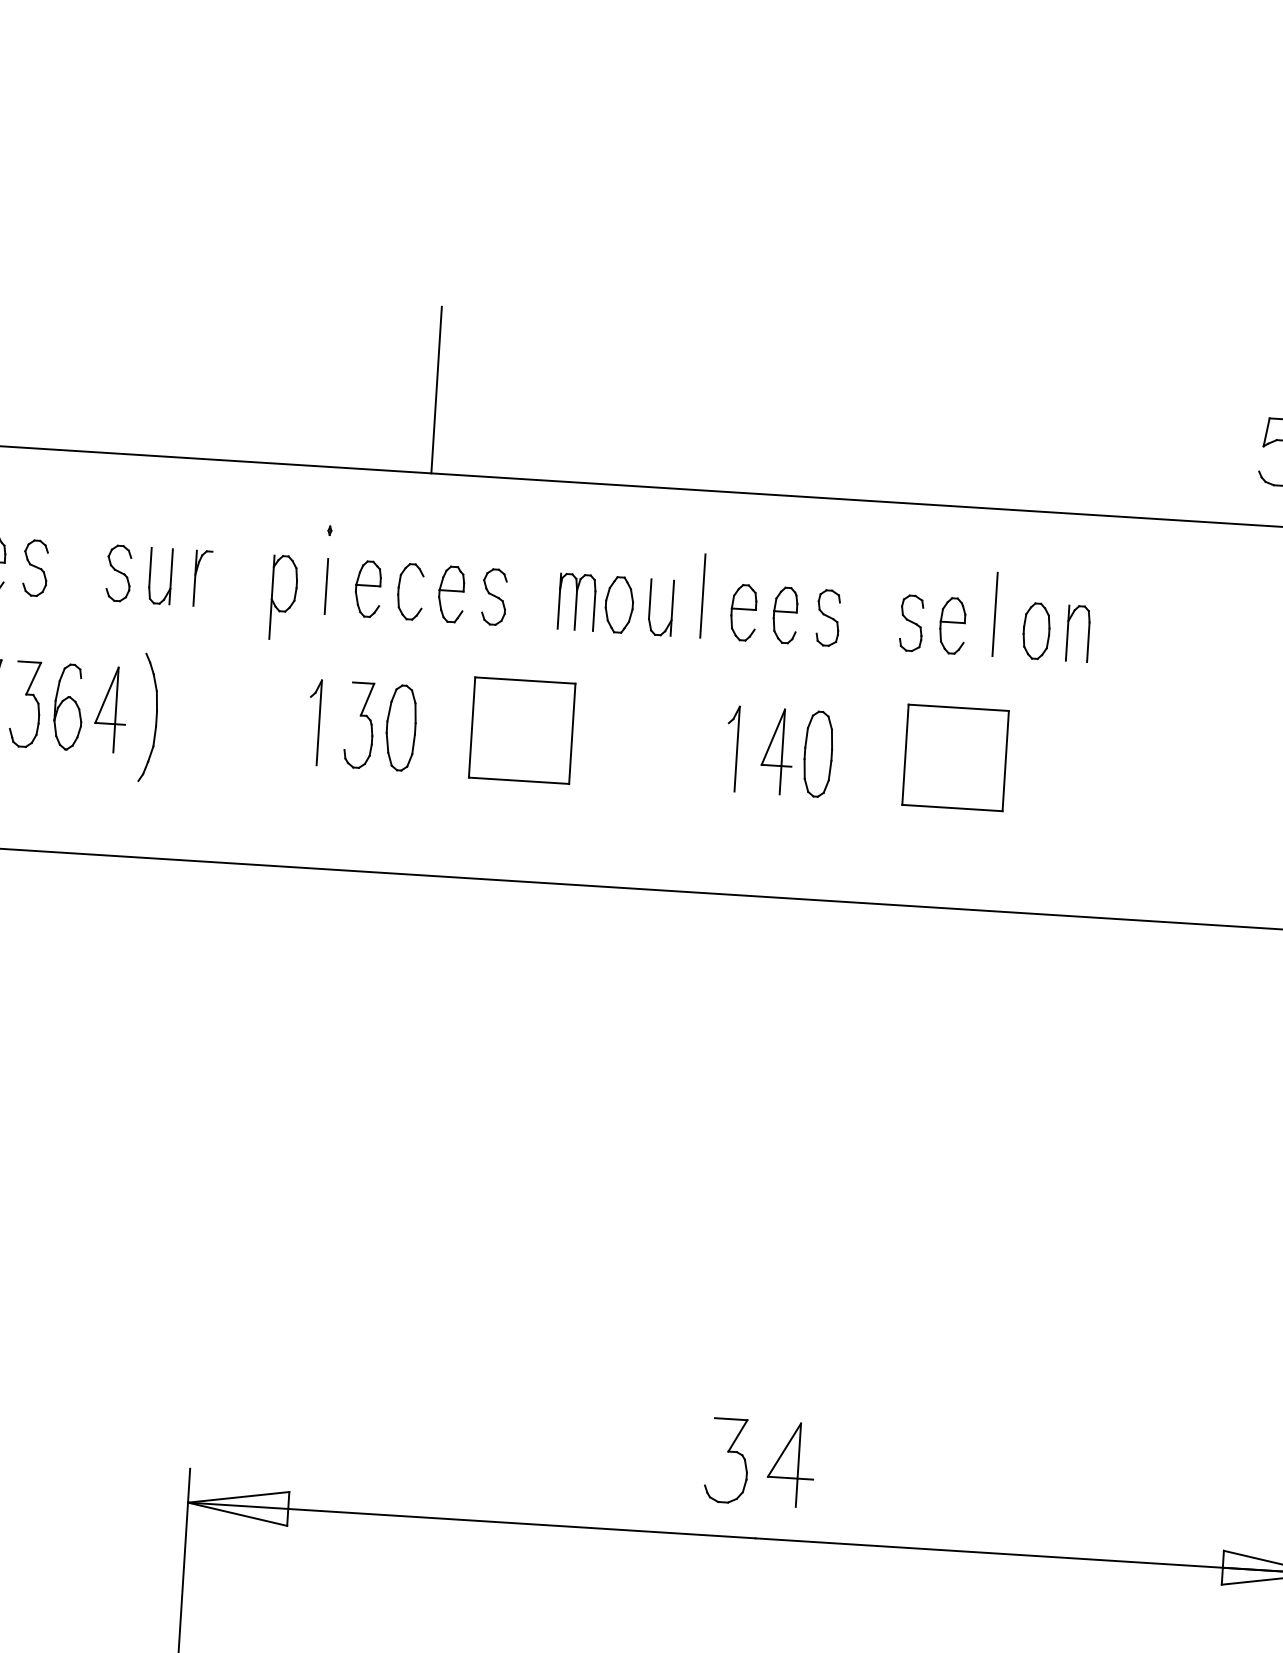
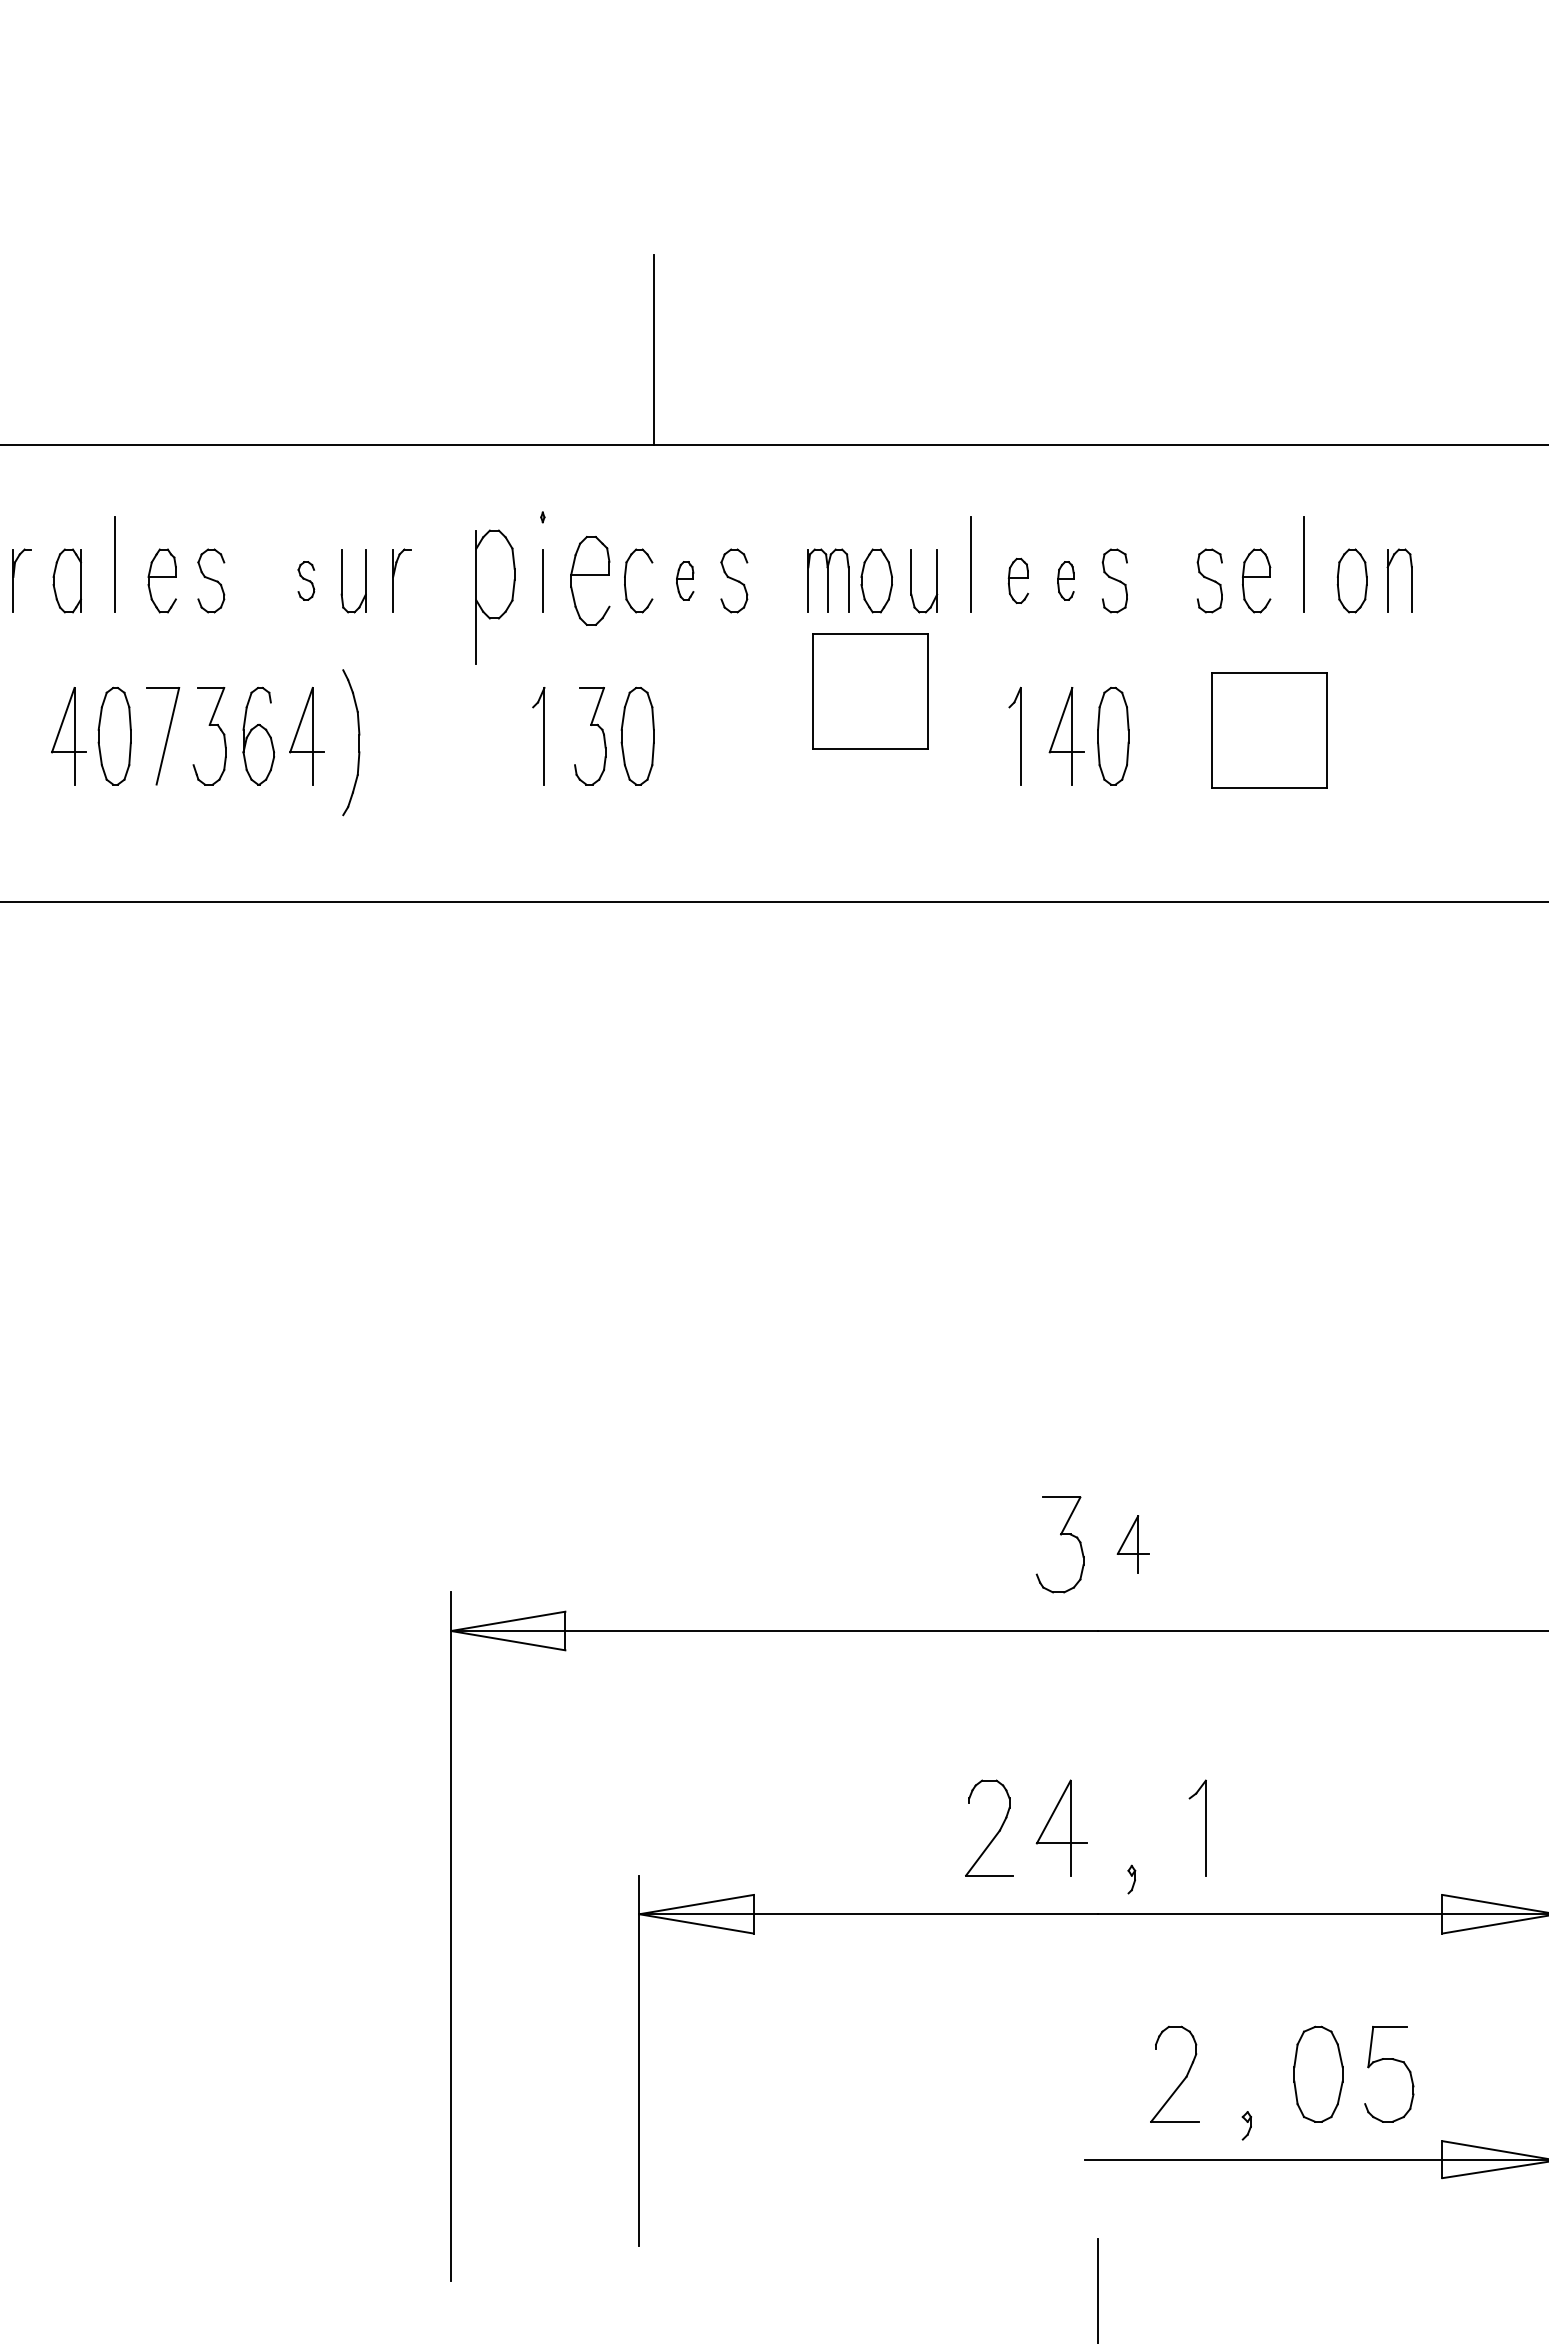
part: (119, 573) -> (306, 580), size x0.6
part: (368, 588) -> (590, 580), size x1.4
part: (450, 593) -> (684, 580), size x0.6
part: (283, 597) -> (494, 596), size x1.4
part: (743, 612) -> (1018, 580), size x0.7
part: (784, 614) -> (1065, 580), size x0.6
part: (522, 730) -> (870, 691), moved
part: (790, 1464) -> (1132, 1544), size x0.6

